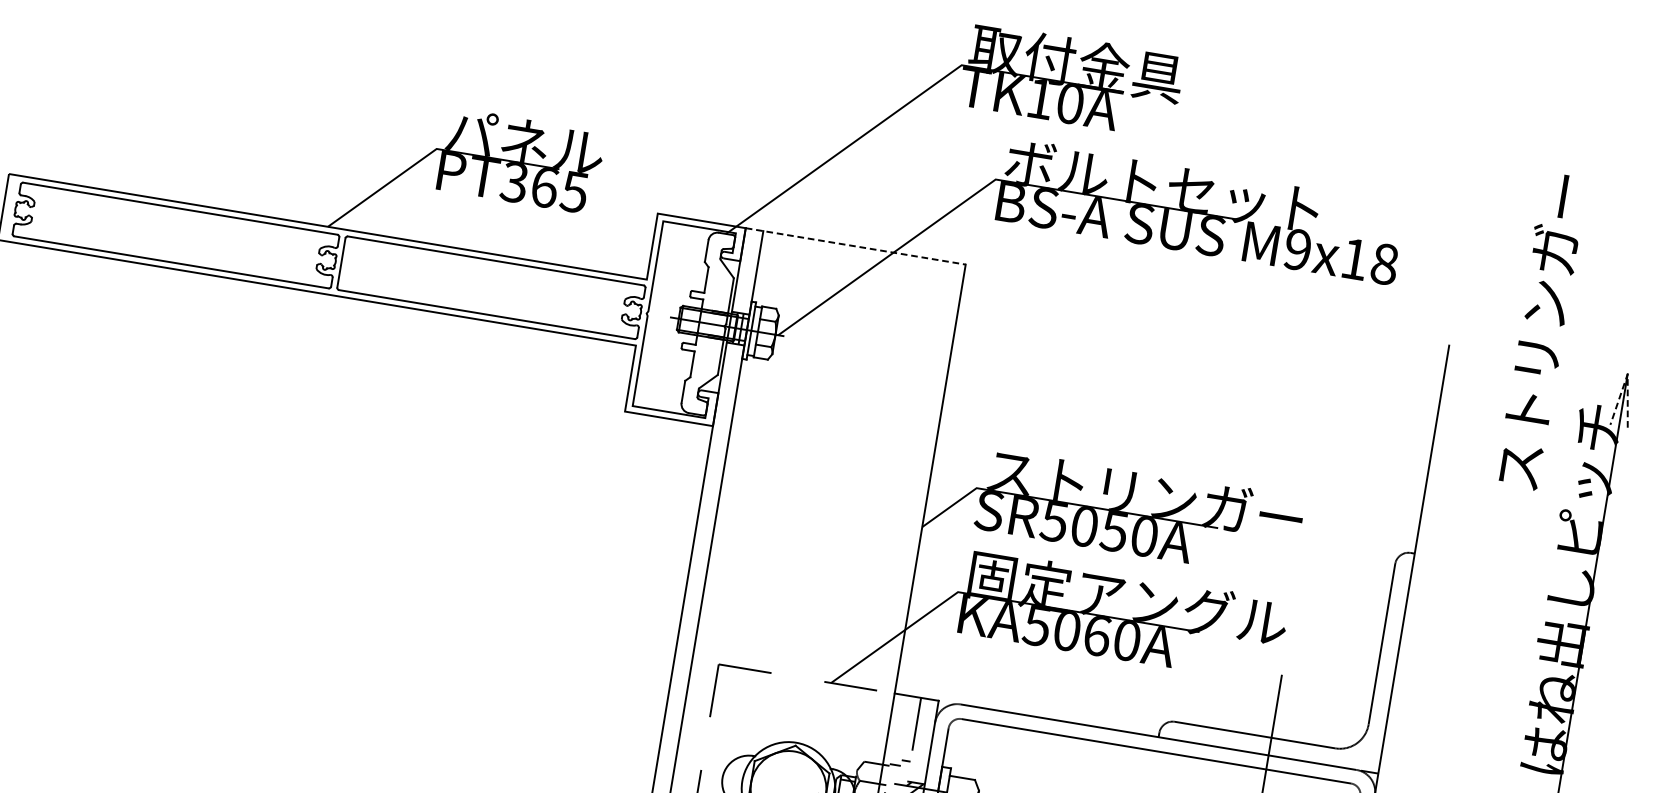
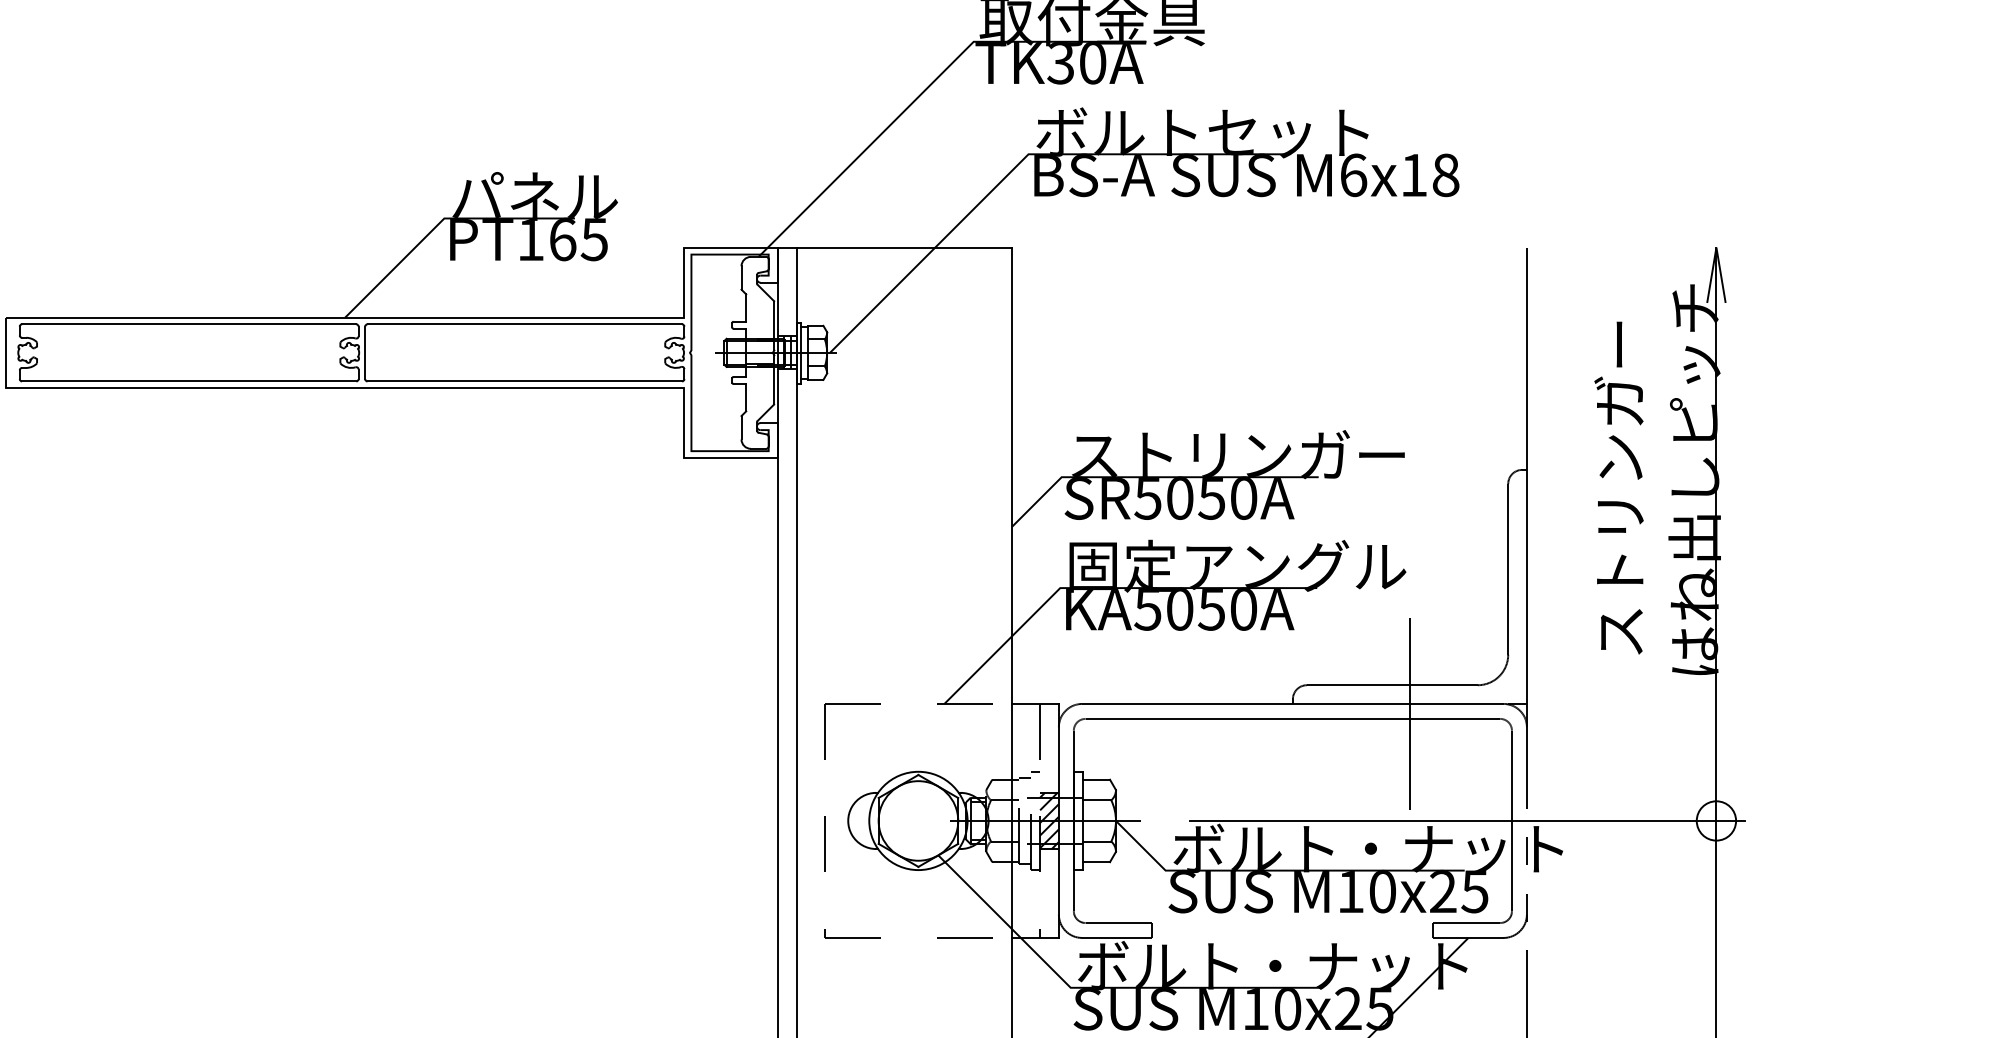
text: (1039, 99) -> (1060, 63), TK10A -> TK30A
text: (514, 182) -> (530, 239), PT365 -> PT165
line: (856, 246) -> (895, 247), dashed -> solid
text: (1297, 250) -> (1353, 175), M9x18 -> M6x18
text: (1540, 330) -> (1618, 487), moved
line: (1627, 374) -> (1716, 247), dashed -> solid
text: (1096, 635) -> (1211, 609), KA5060A -> KA5050A

